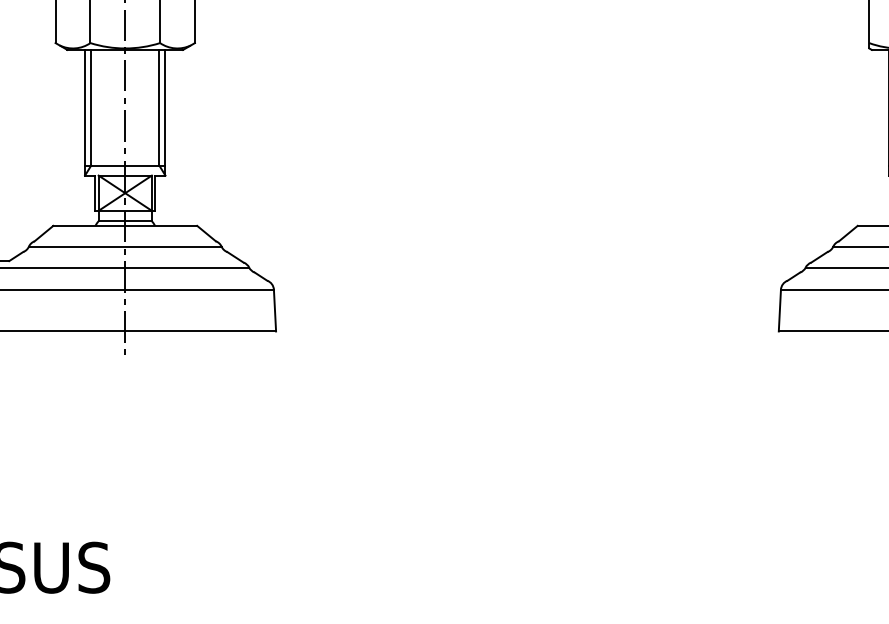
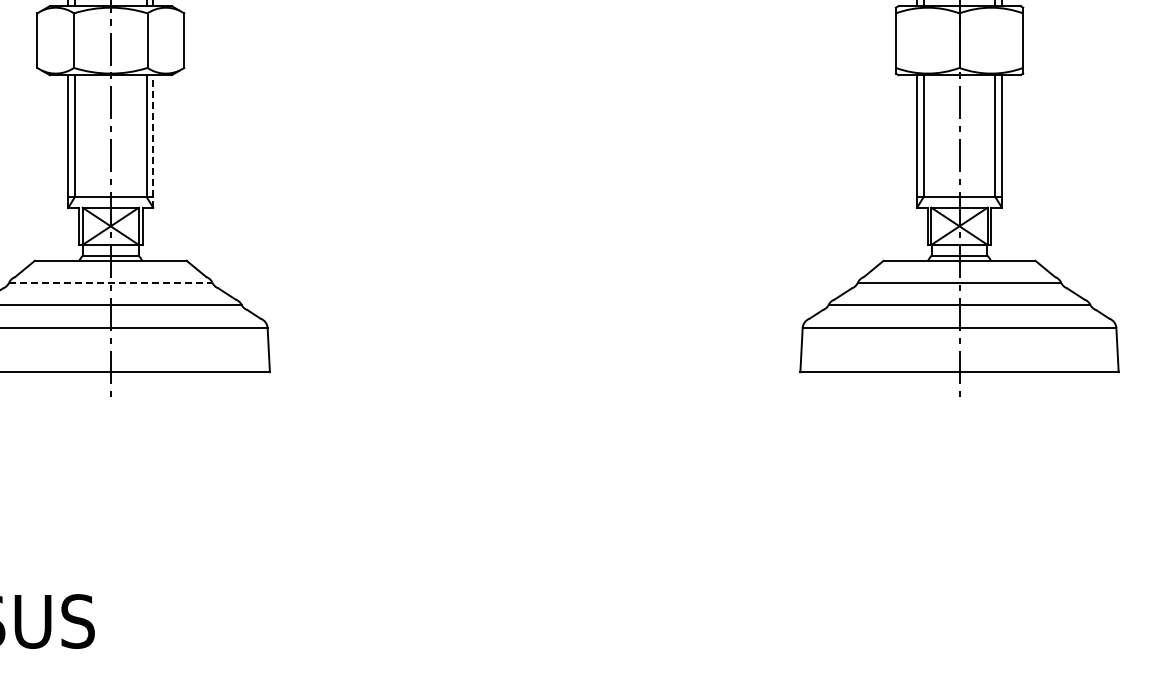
line: (165, 111) -> (153, 140), solid -> dashed
line: (125, 246) -> (110, 282), solid -> dashed

